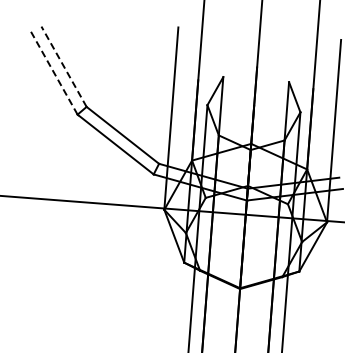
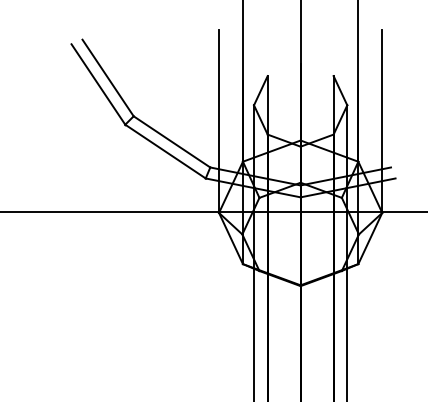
line: (63, 66) -> (107, 77), dashed -> solid
line: (53, 72) -> (98, 84), dashed -> solid

